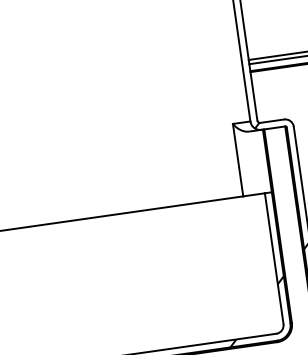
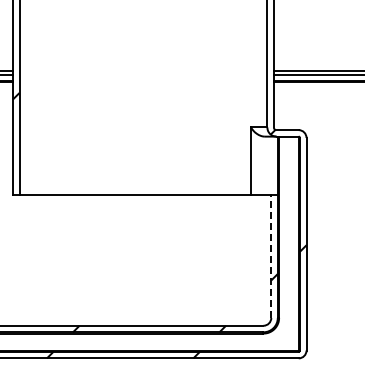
line: (274, 258) -> (271, 256), solid -> dashed

